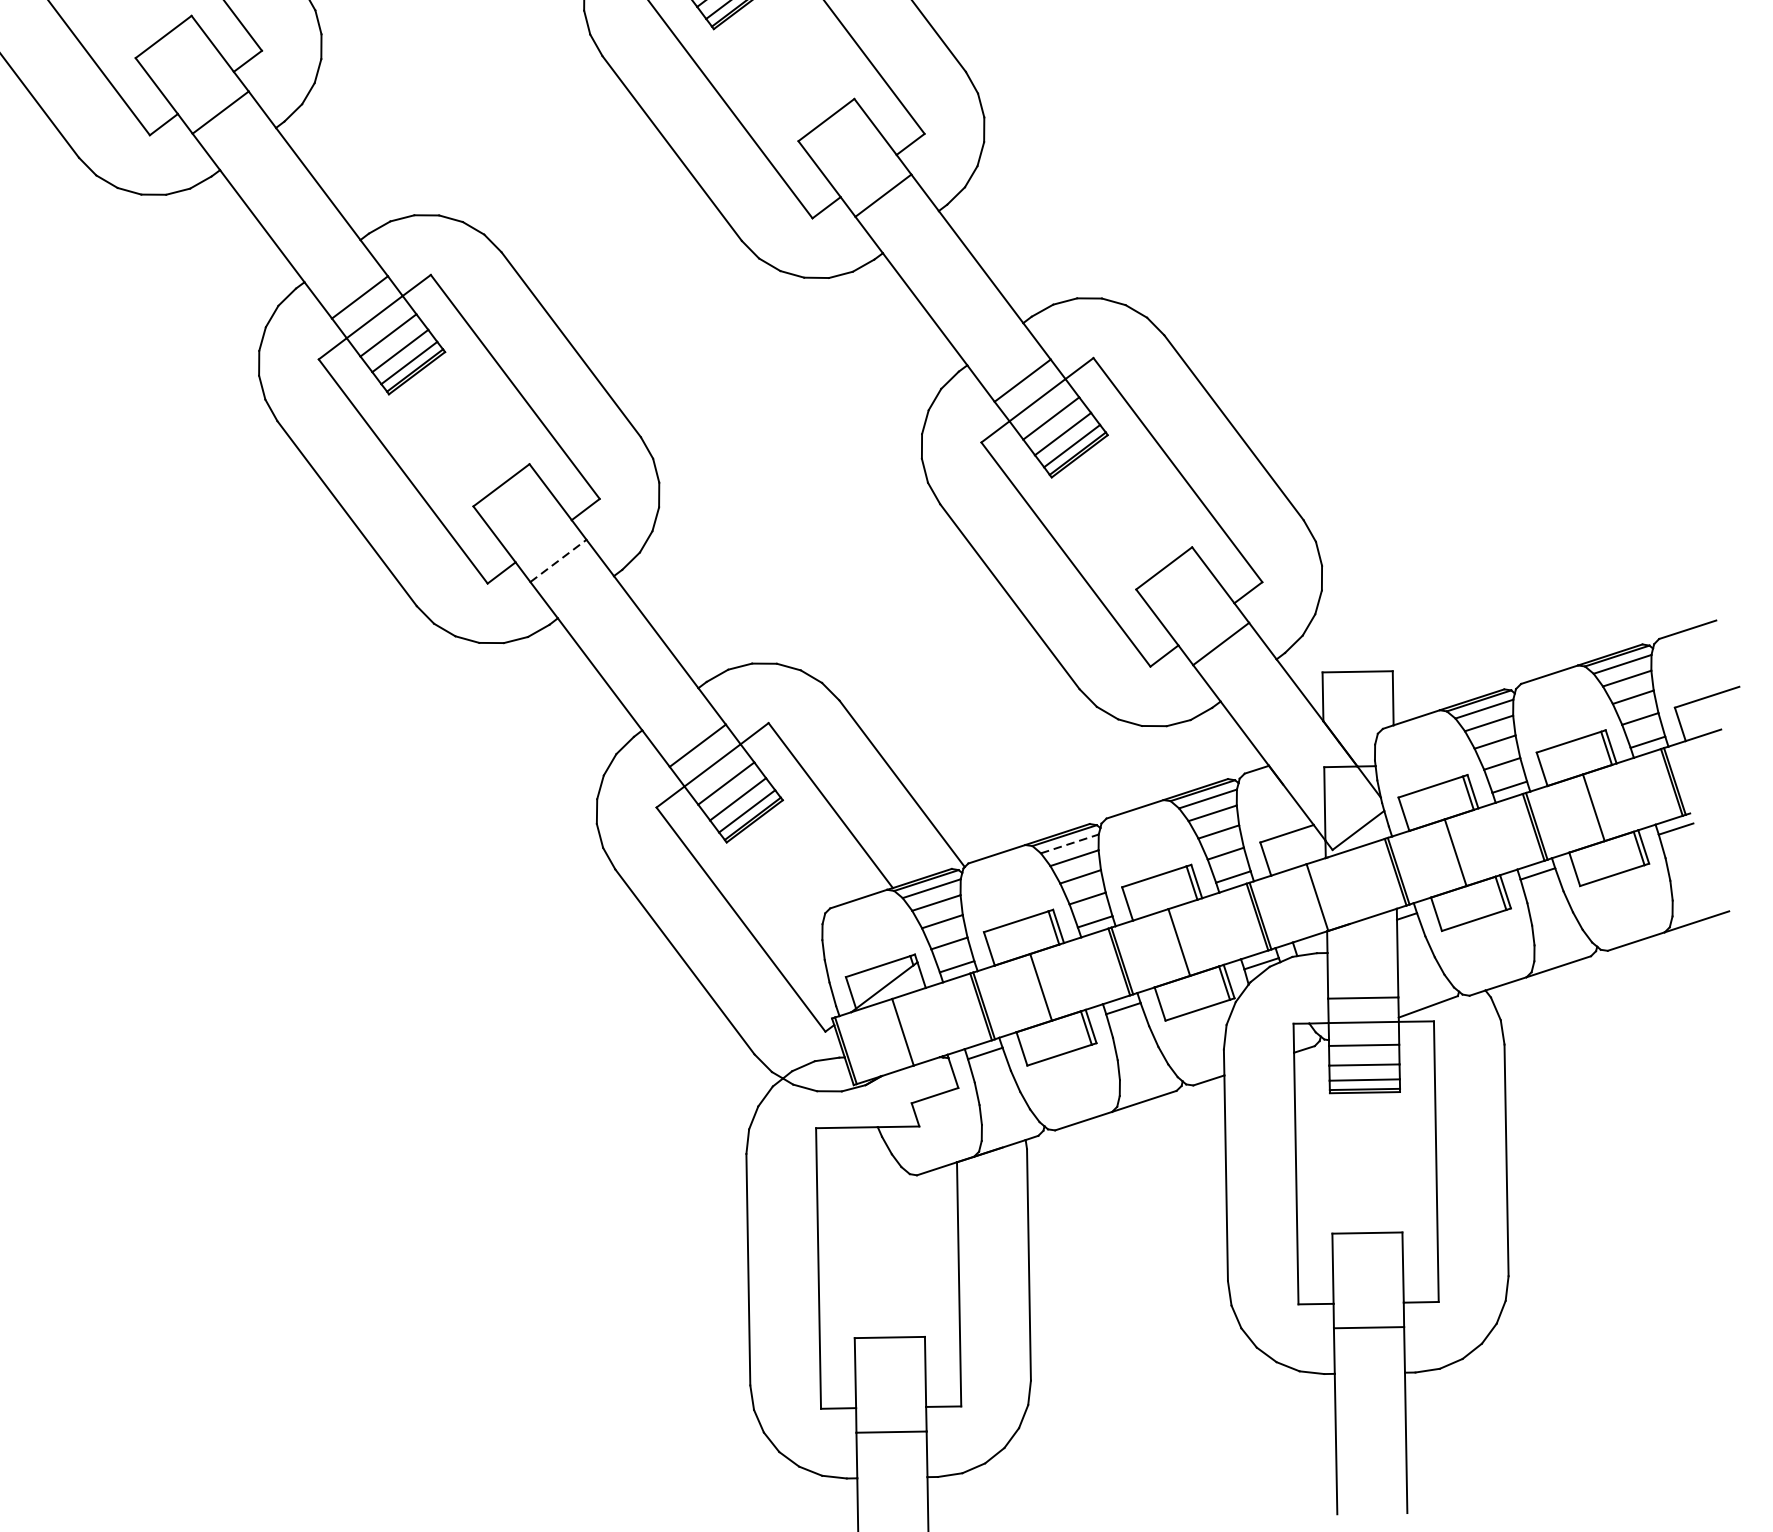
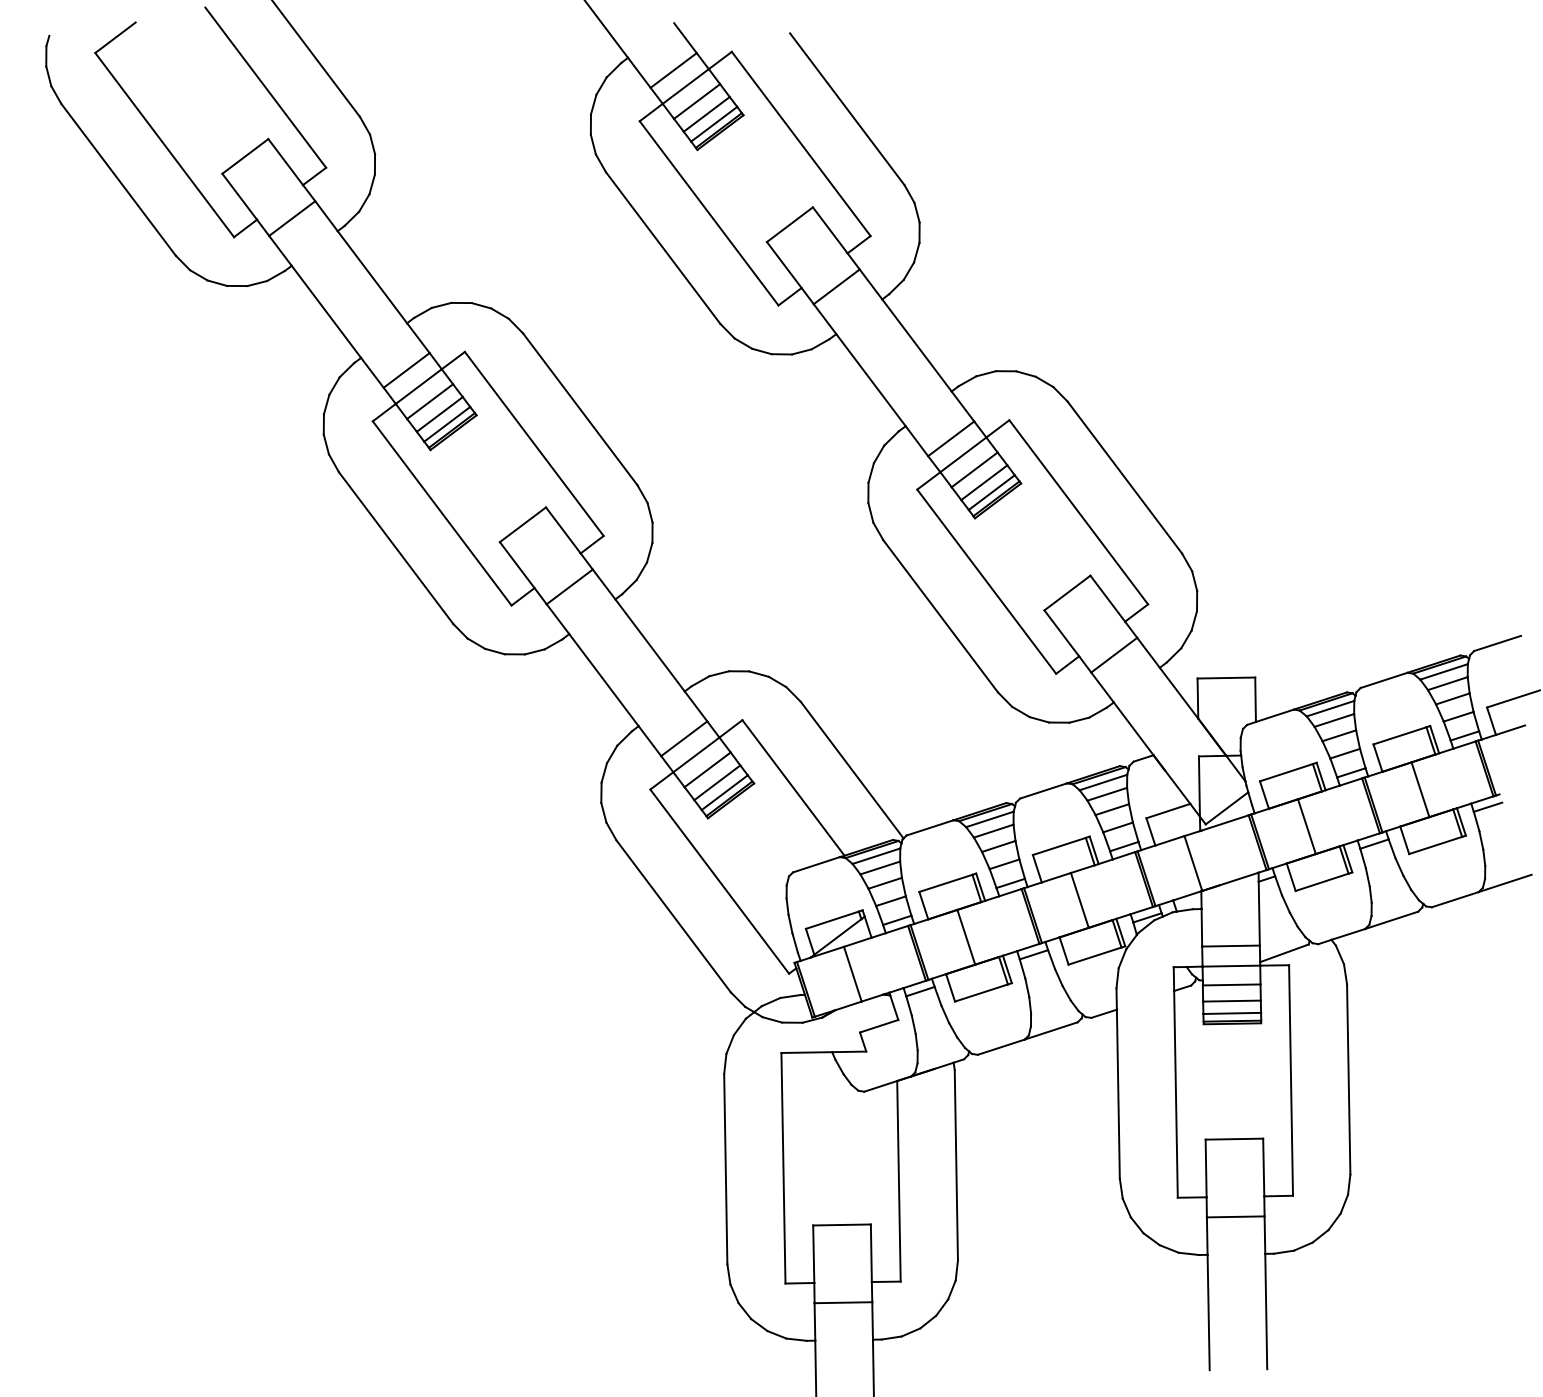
line: (558, 560) -> (569, 586), dashed -> solid
line: (1069, 844) -> (989, 819), dashed -> solid

